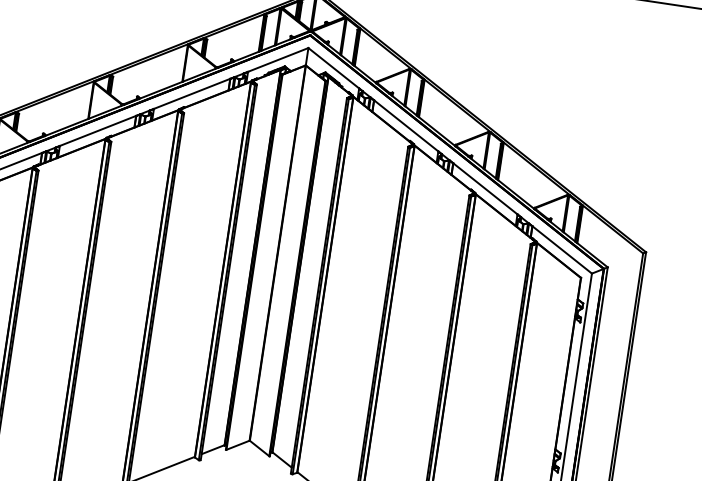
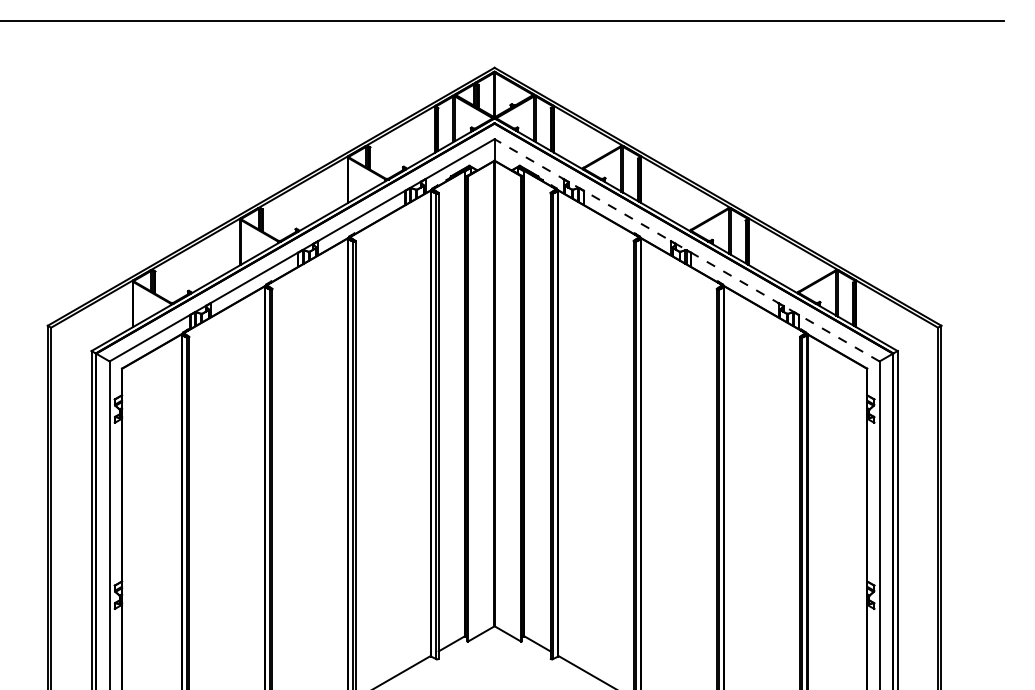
line: (449, 160) -> (686, 250), solid -> dashed

